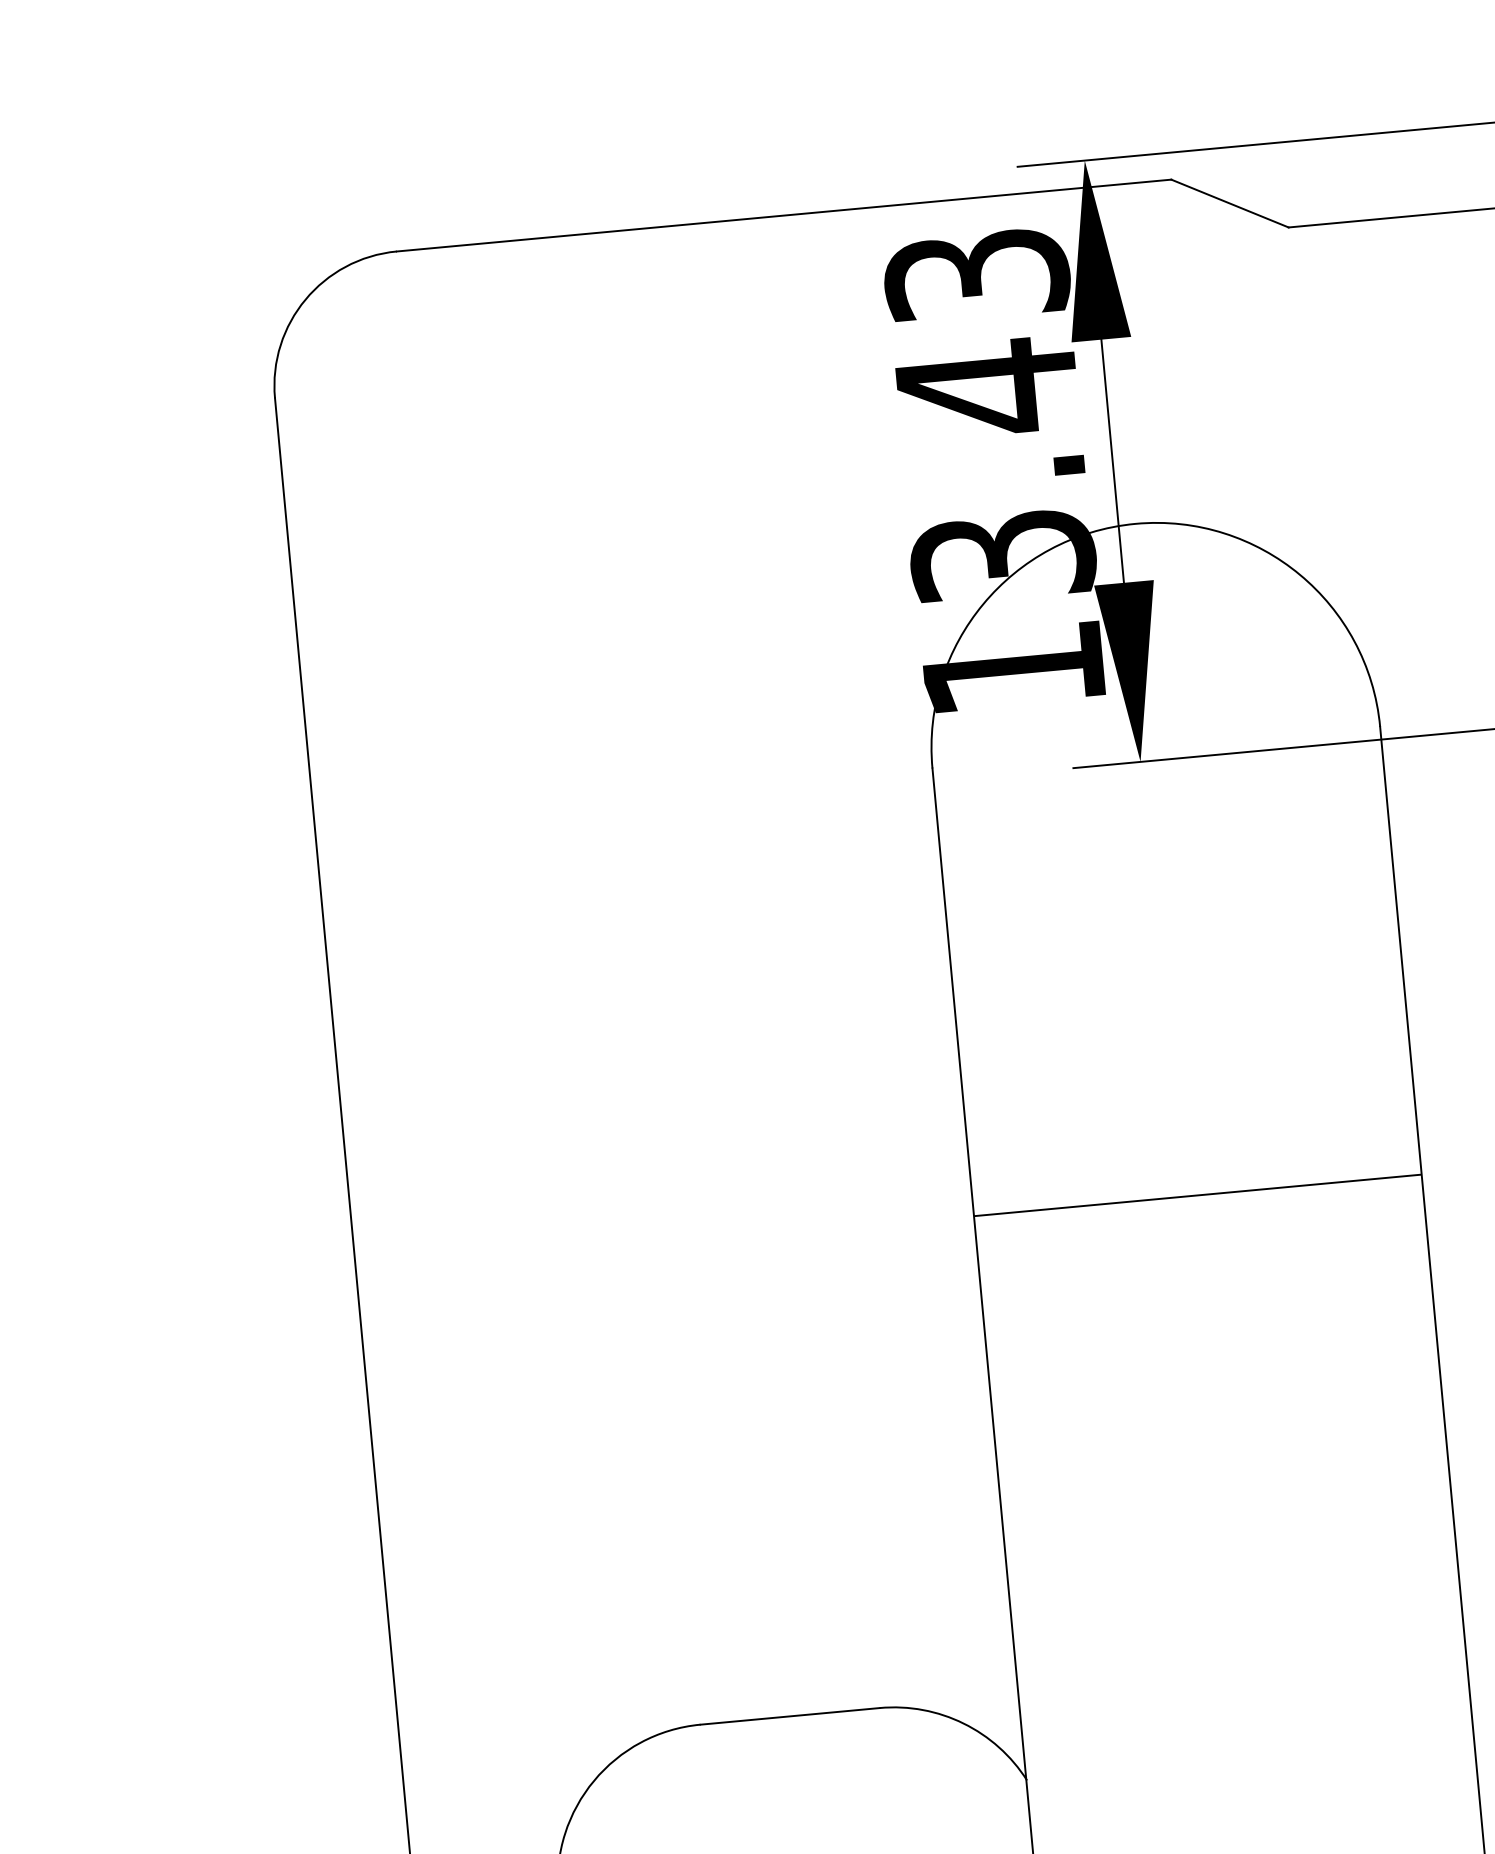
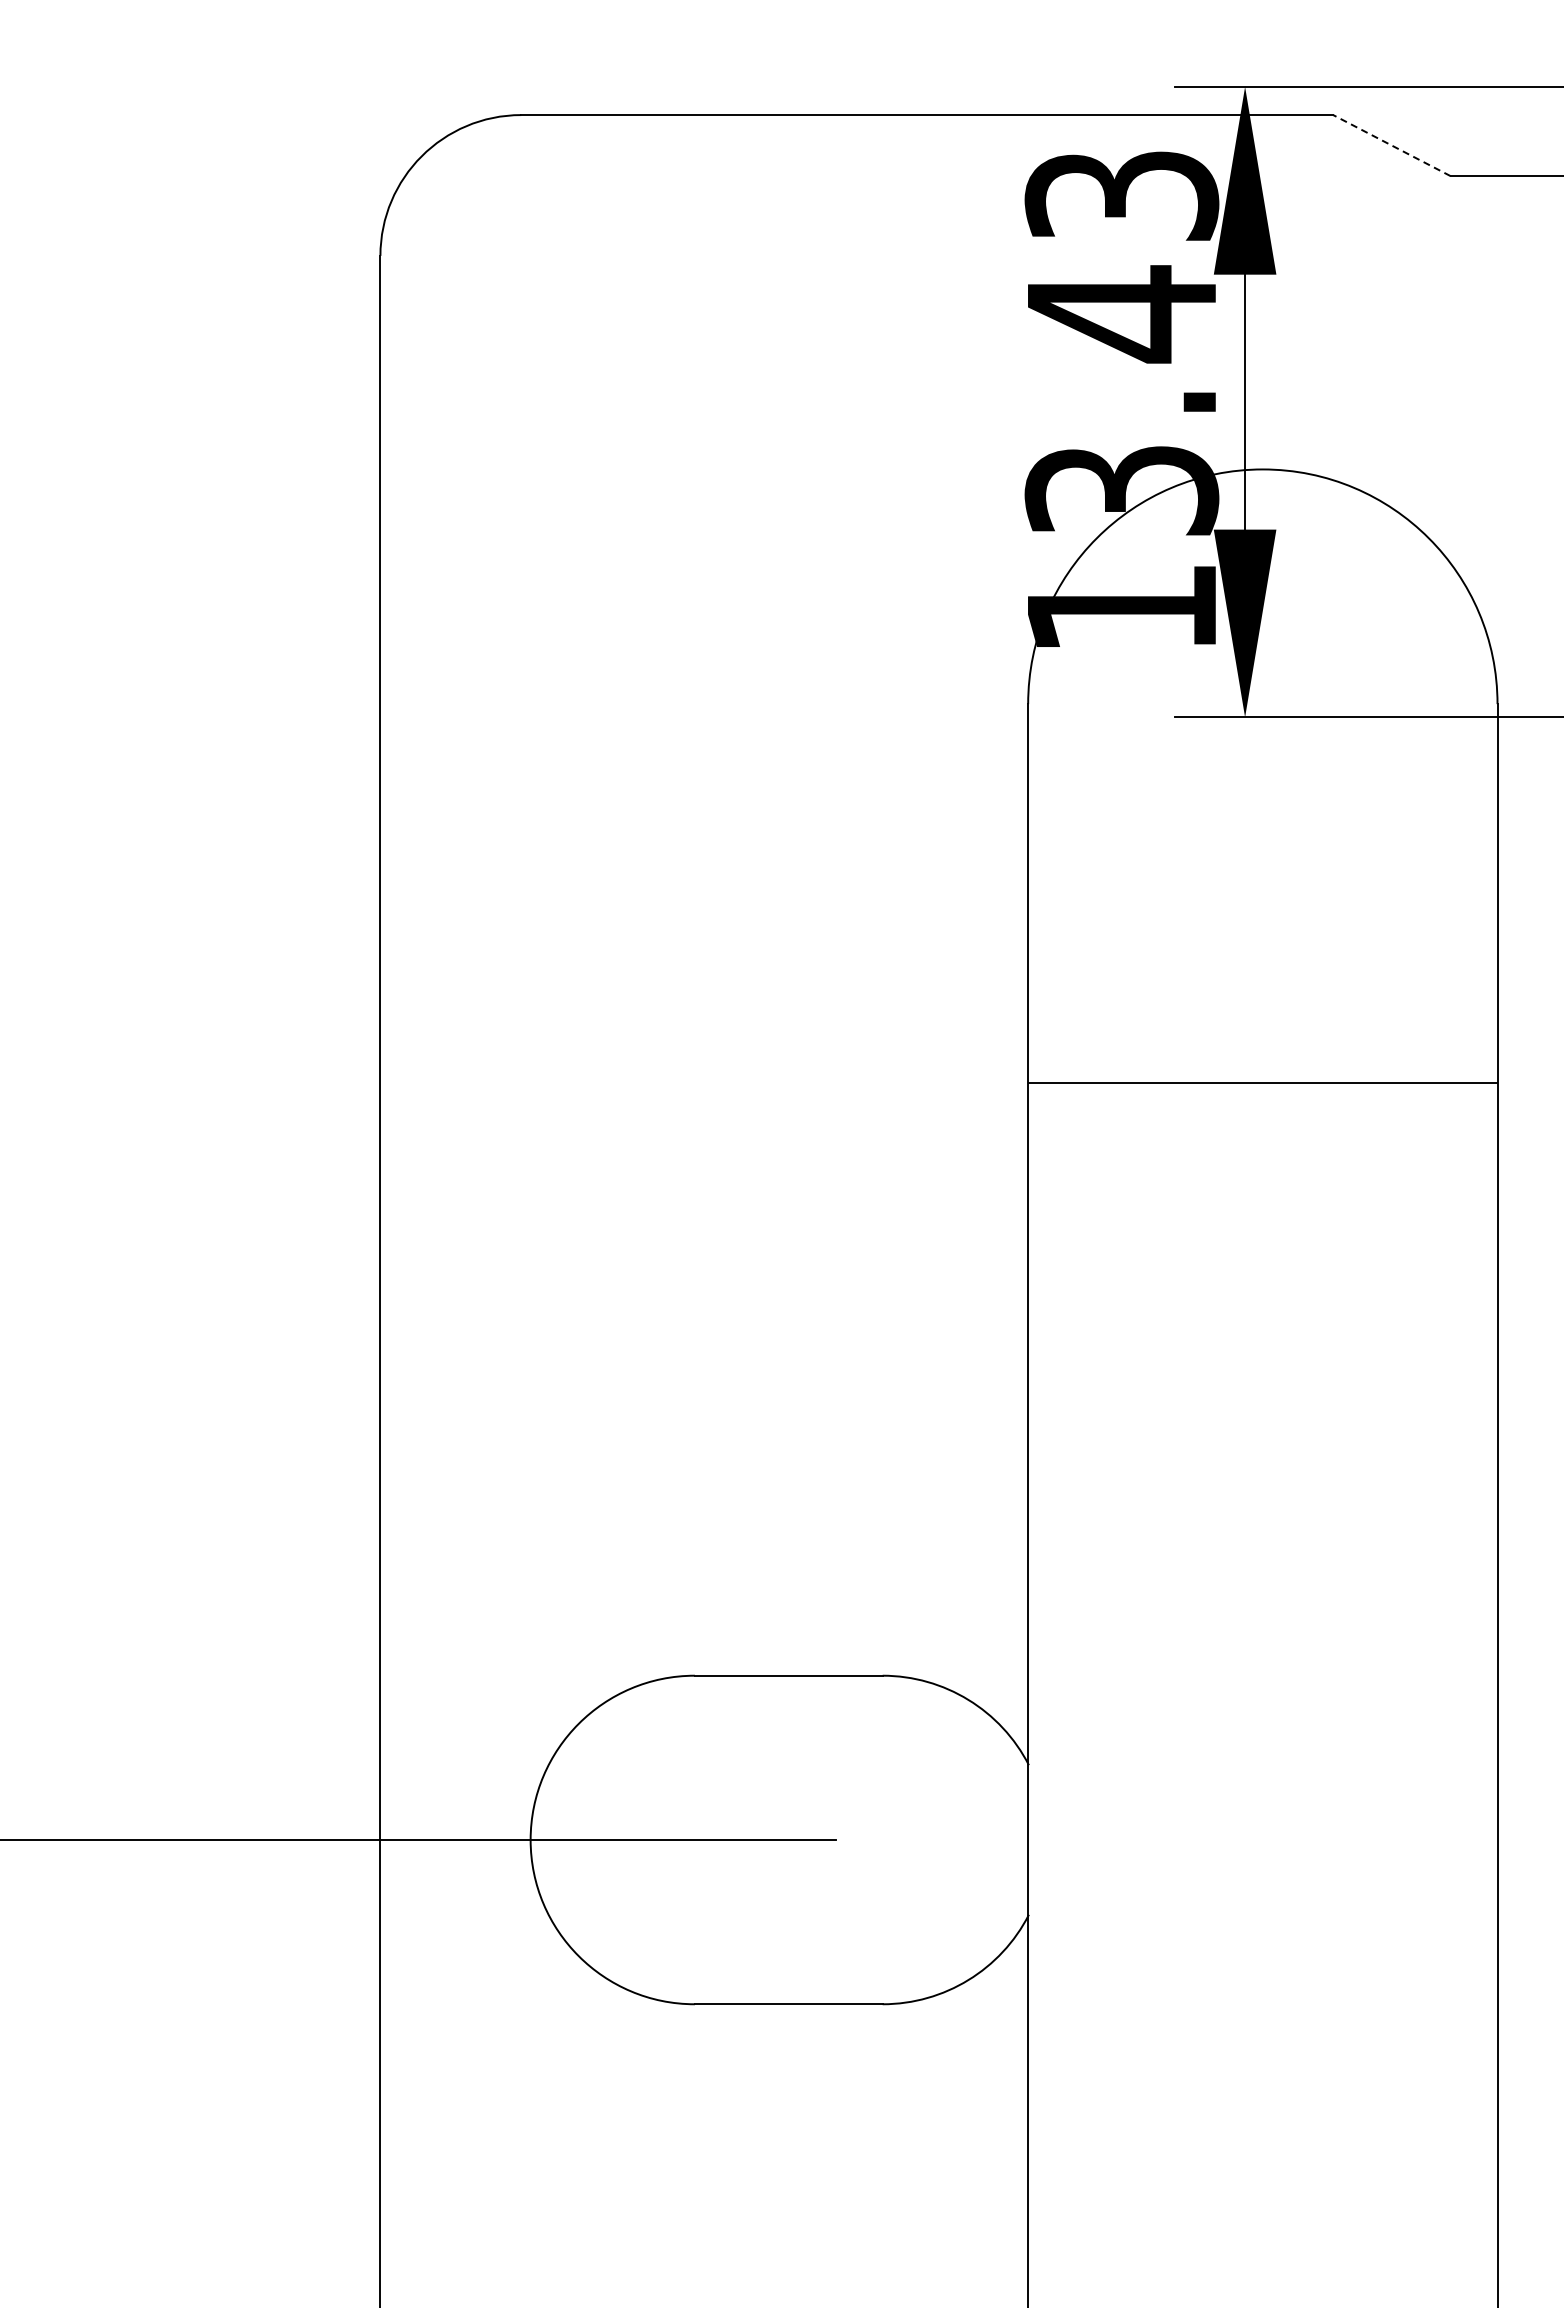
line: (1229, 203) -> (1391, 145), solid -> dashed
line: (1197, 1195) -> (1262, 1083), moved

